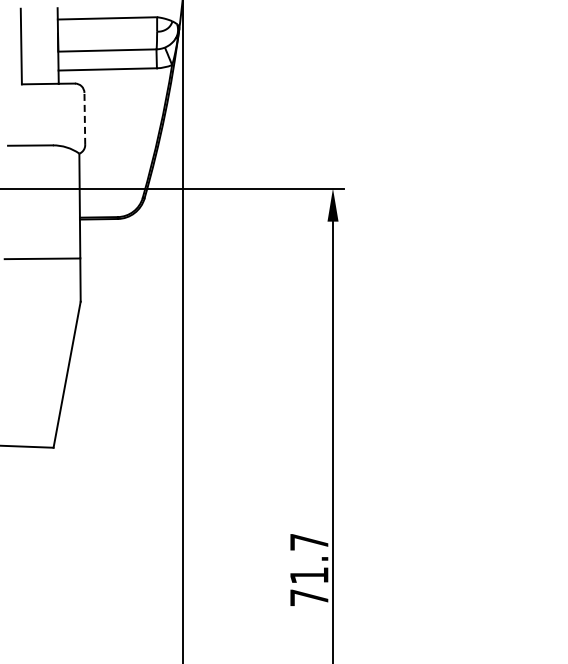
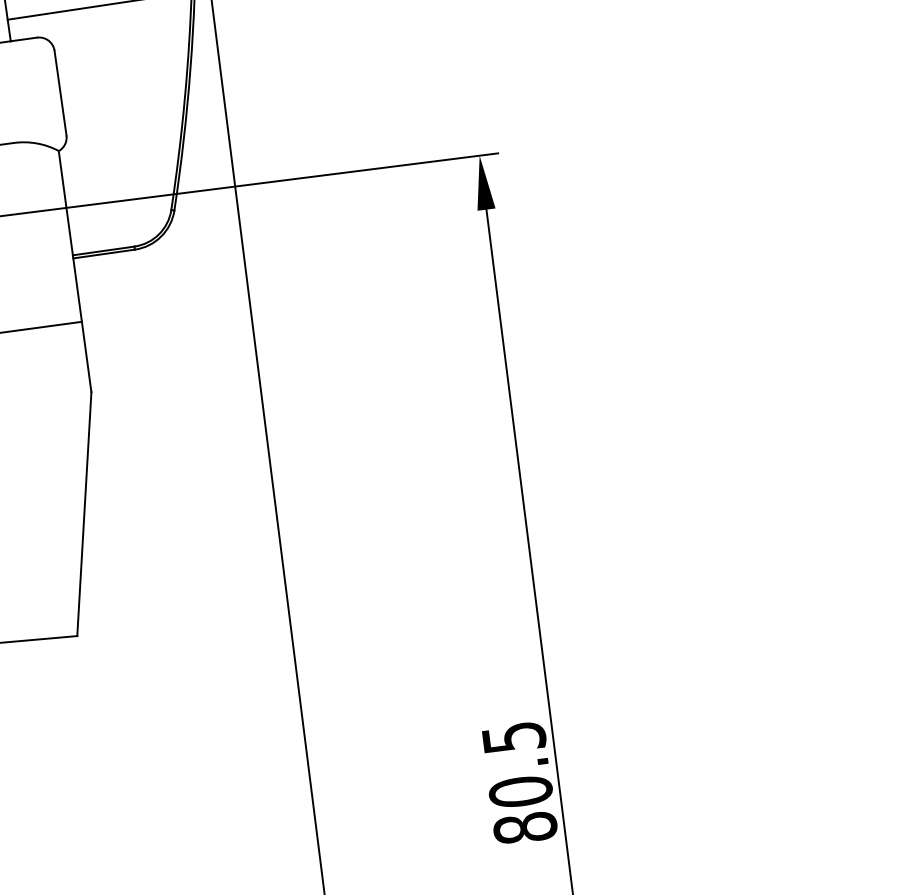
line: (84, 118) -> (59, 92), dashed -> solid
text: (308, 570) -> (518, 783), 71.7 -> 80.5

